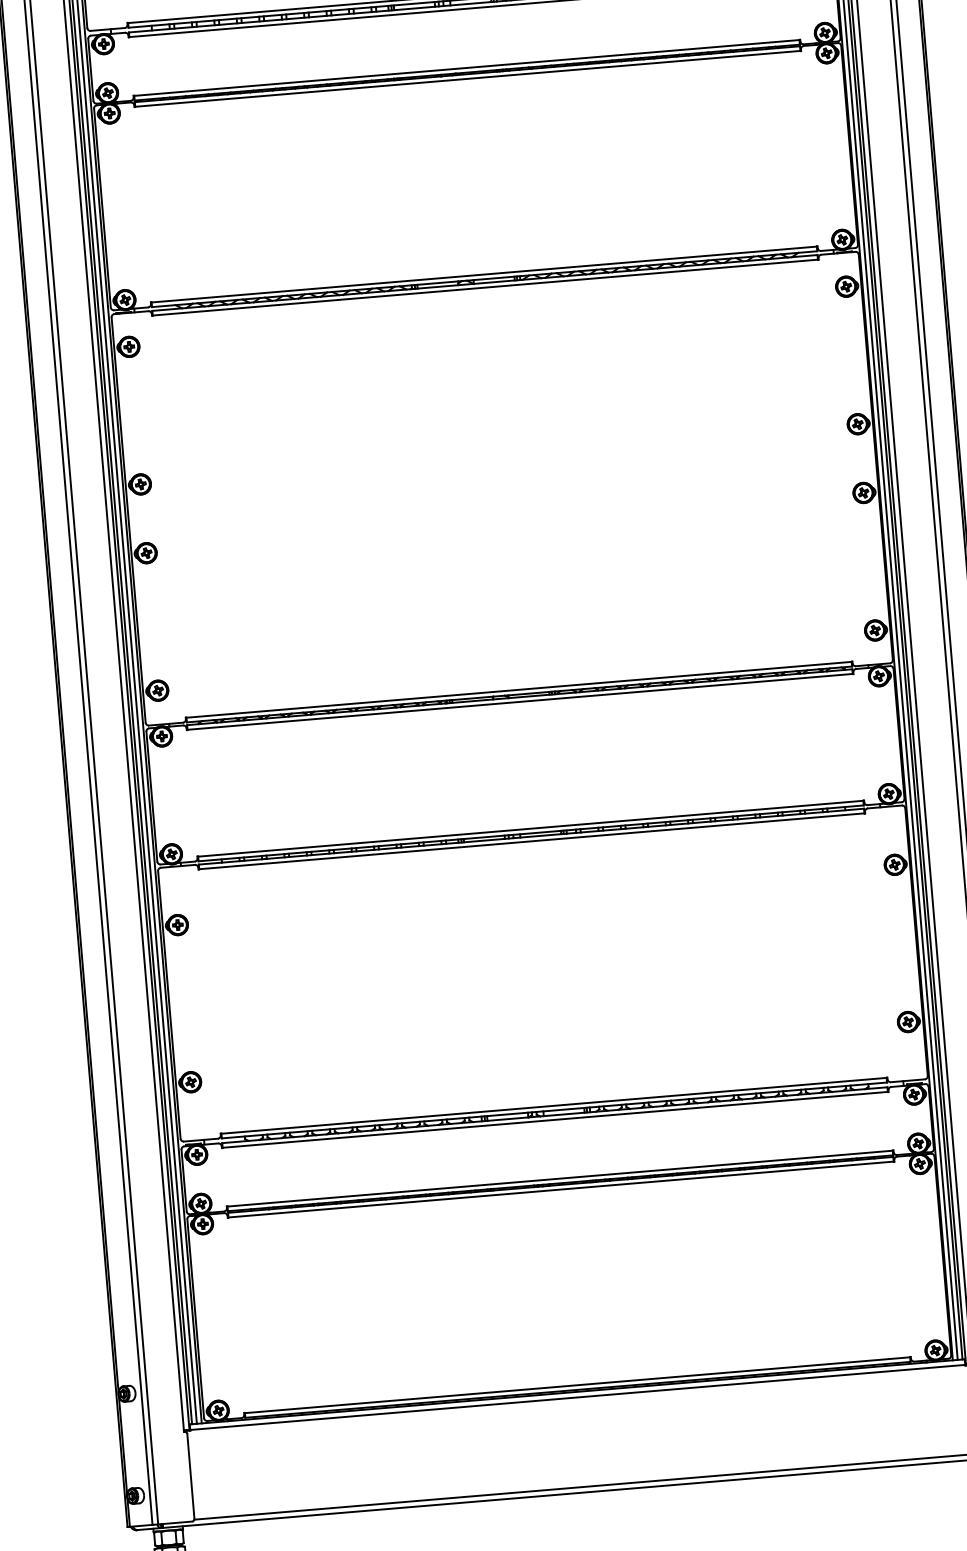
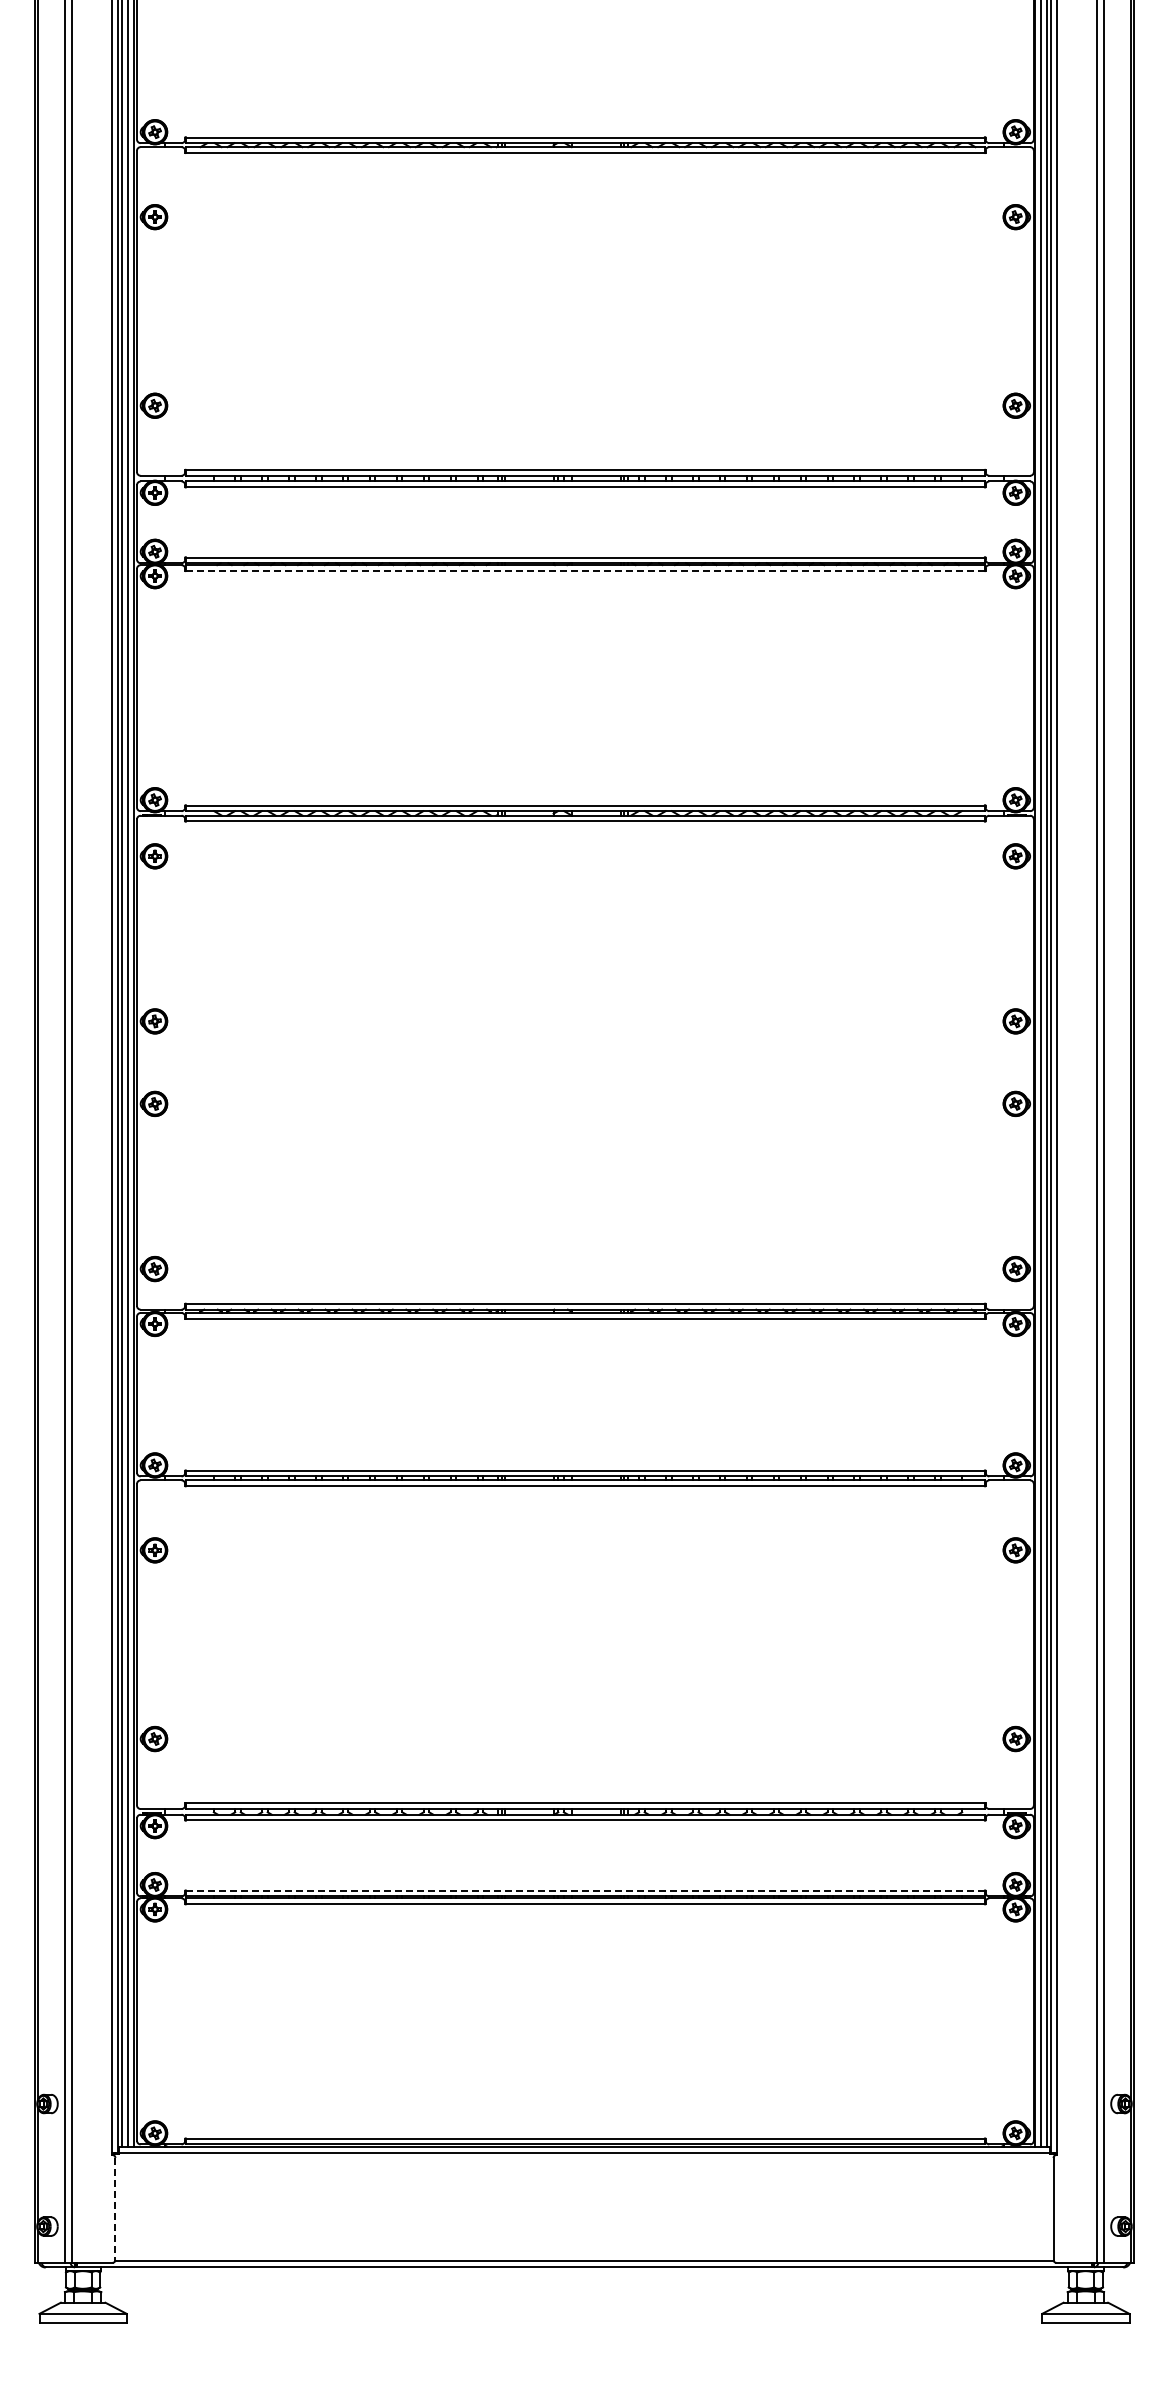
line: (467, 78) -> (584, 570), solid -> dashed
line: (560, 1178) -> (585, 1890), solid -> dashed
line: (190, 1476) -> (115, 2209), solid -> dashed

